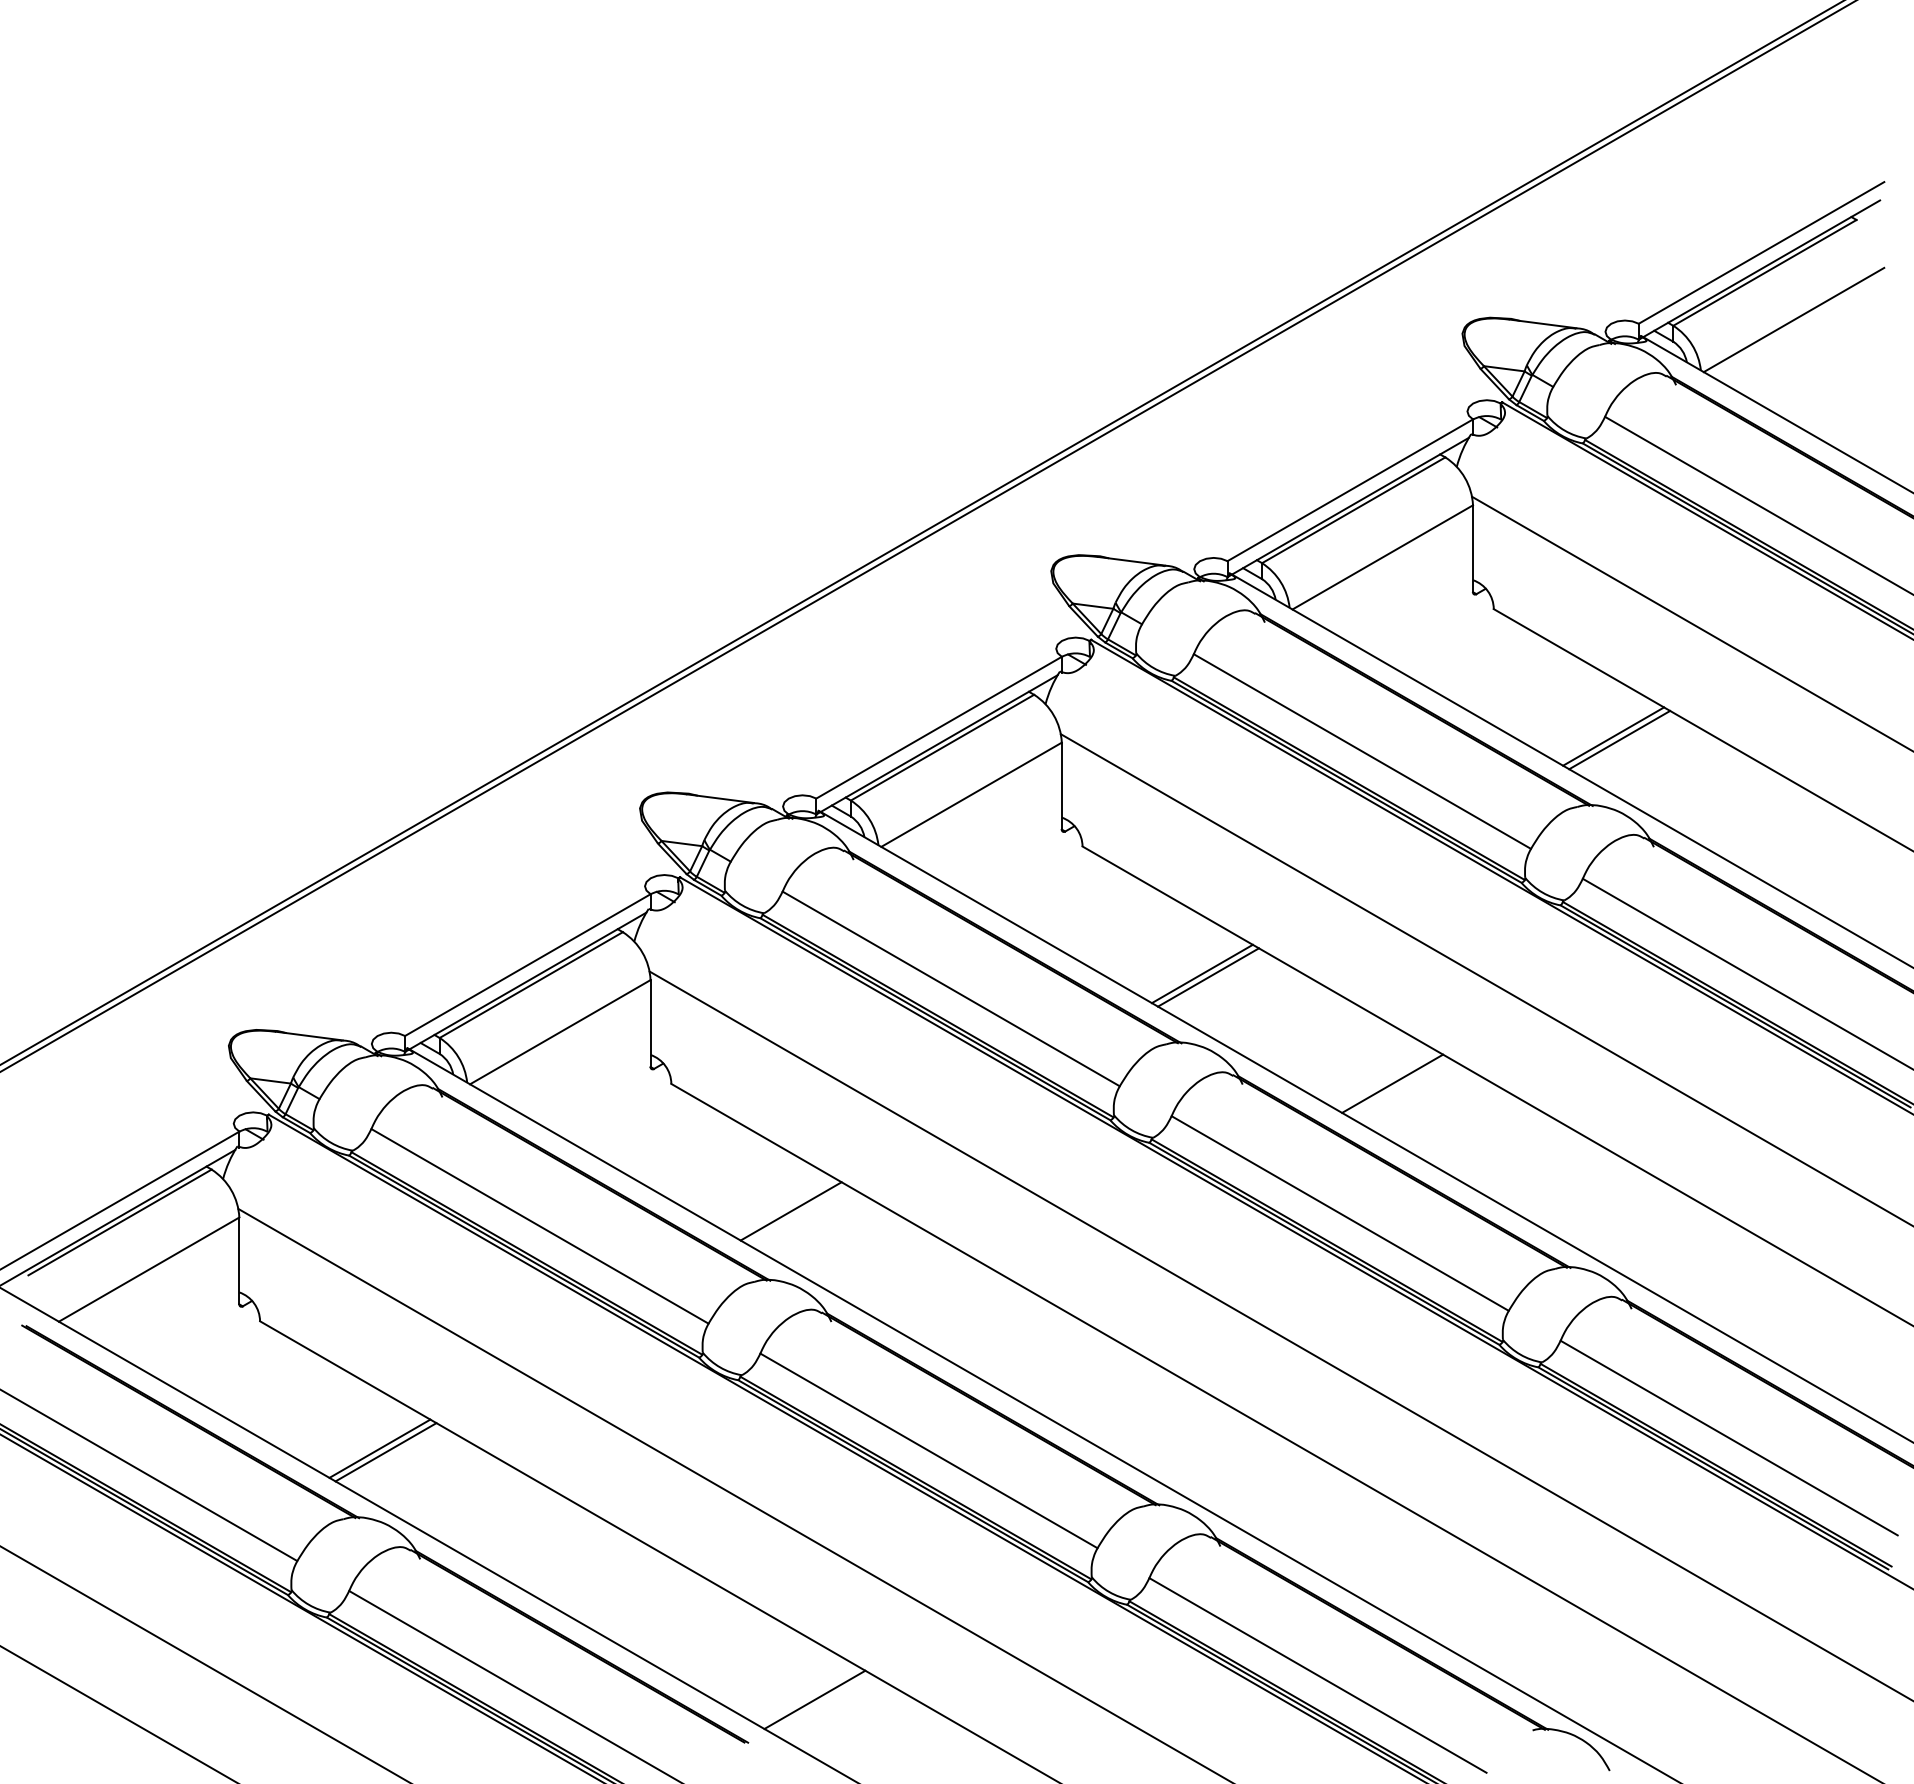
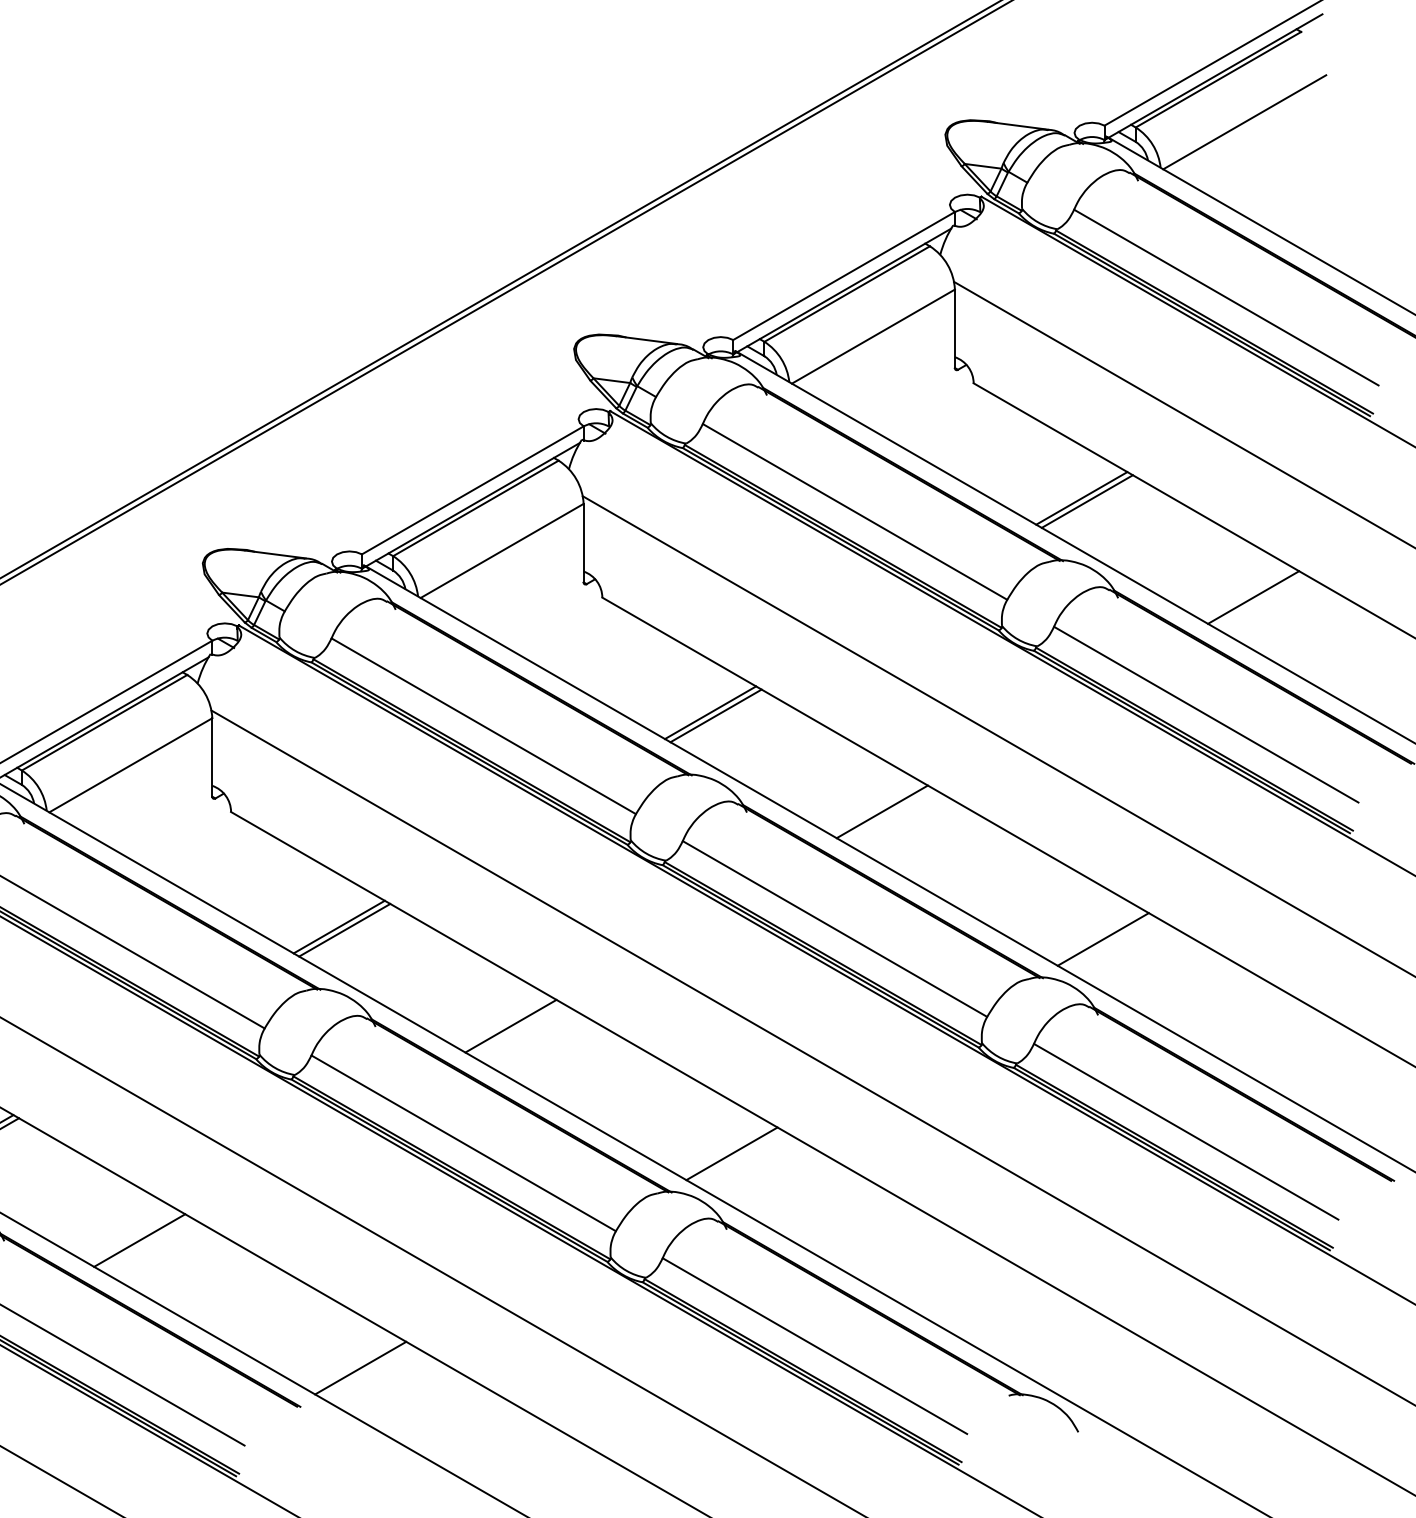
line: (1803, 846) -> (1253, 597), added
line: (796, 1214) -> (344, 929), added
line: (1636, 1224) -> (1102, 938), added
line: (980, 1321) -> (510, 1026), added
line: (1225, 1462) -> (731, 1153), added
line: (569, 1558) -> (139, 1240), added

